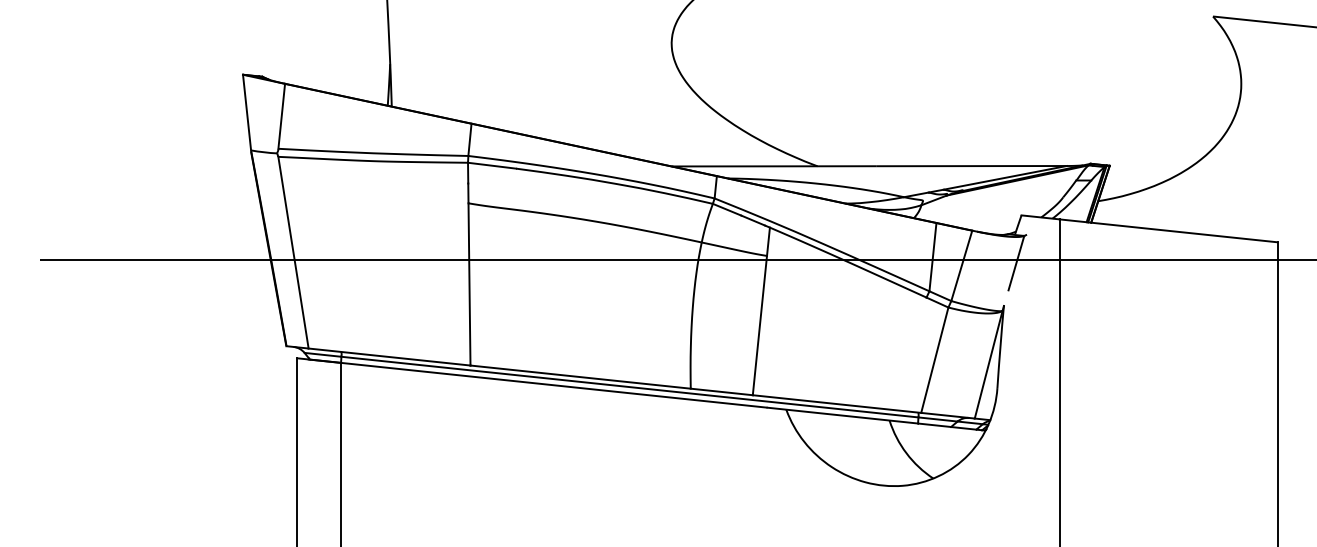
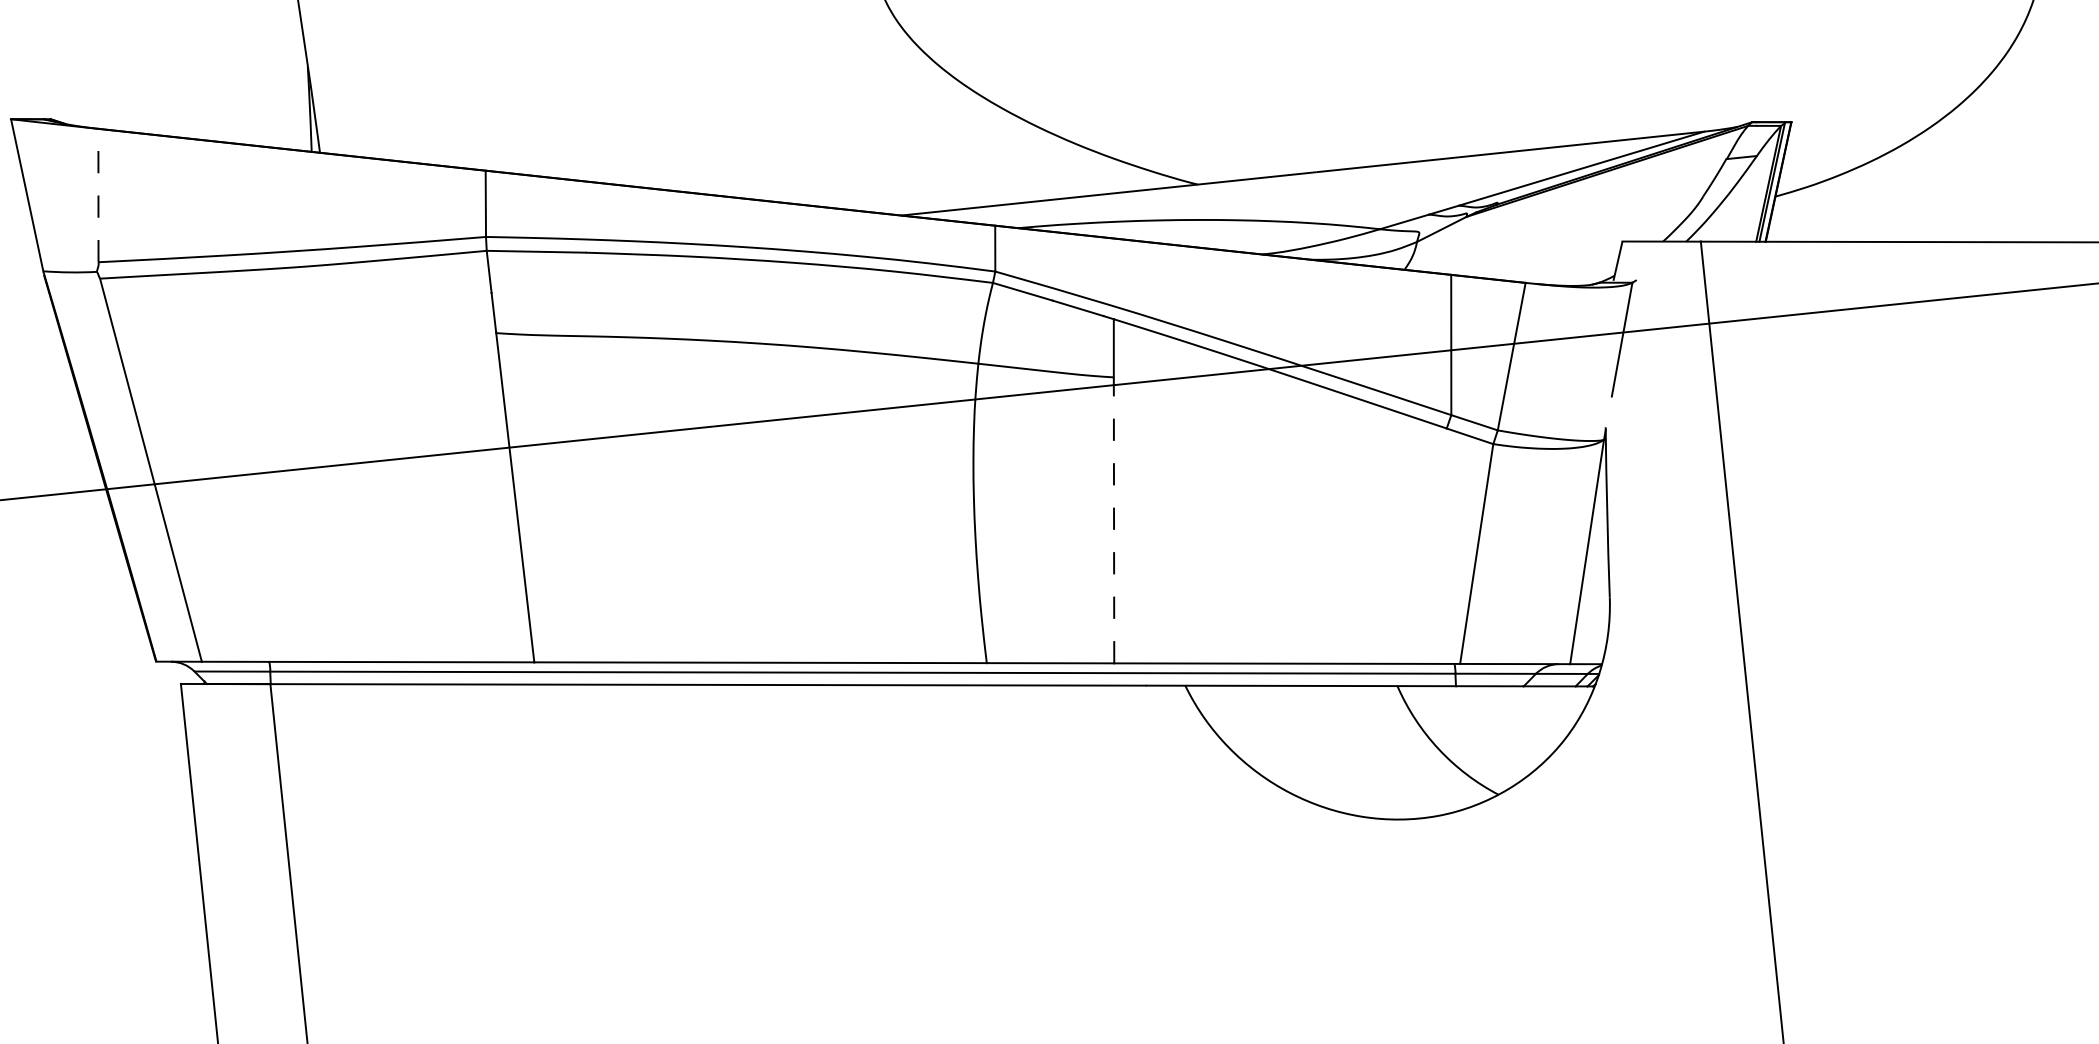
line: (281, 116) -> (97, 195), solid -> dashed
line: (759, 325) -> (1113, 520), solid -> dashed

